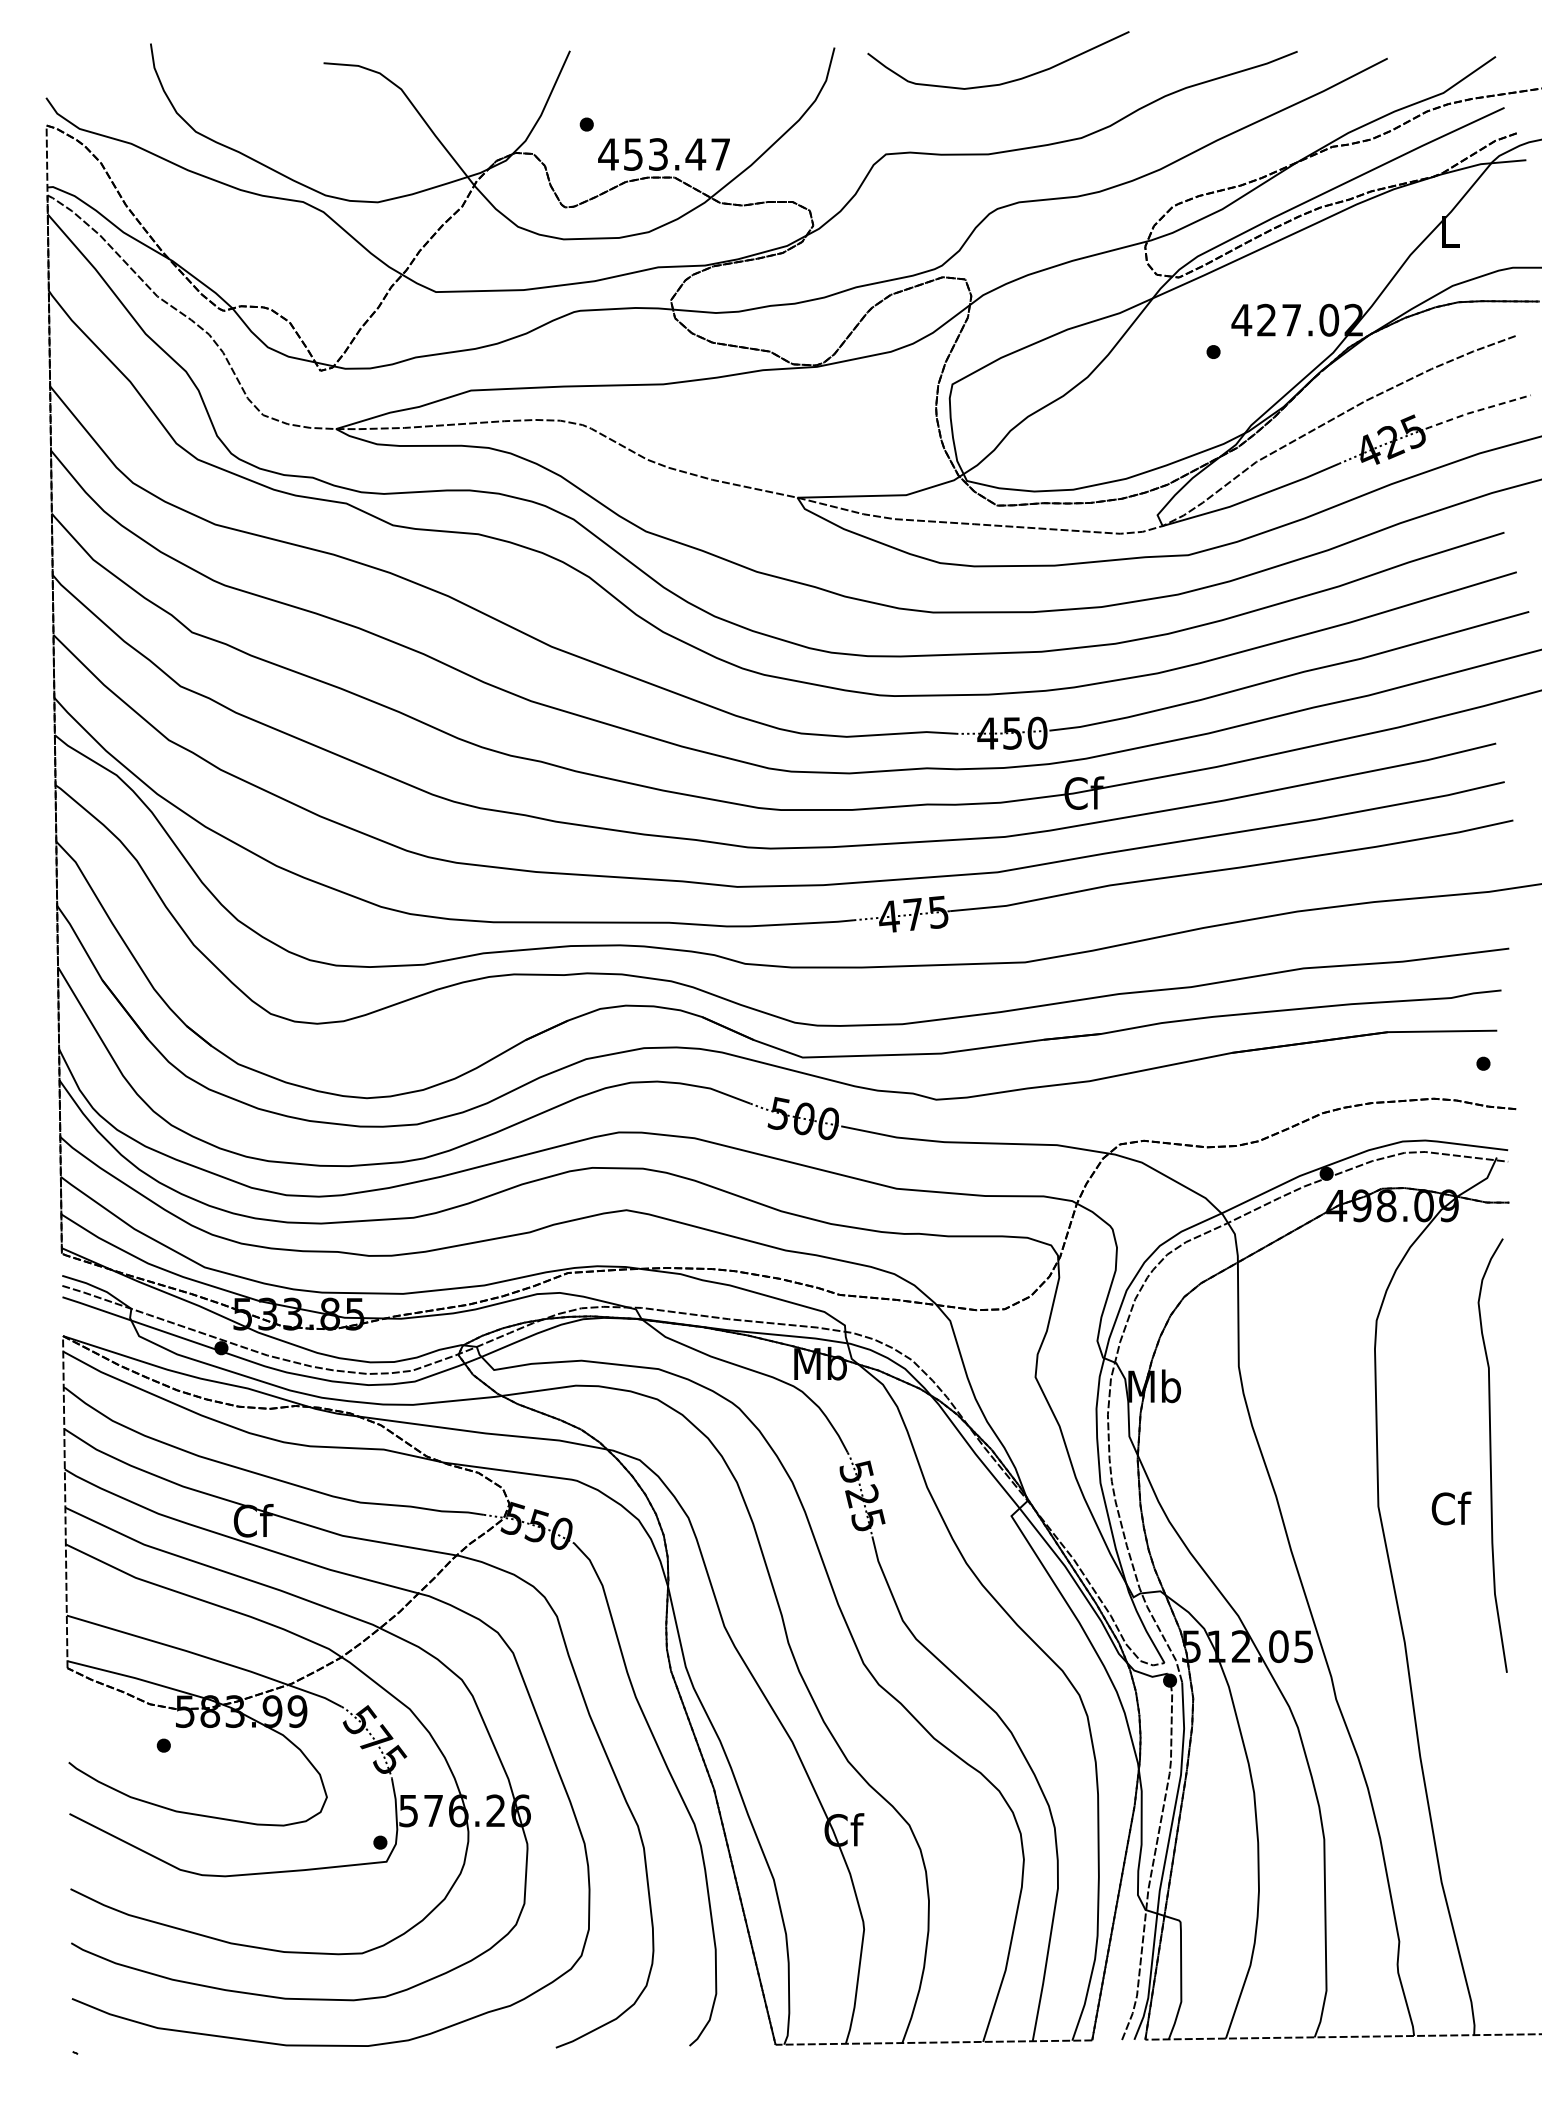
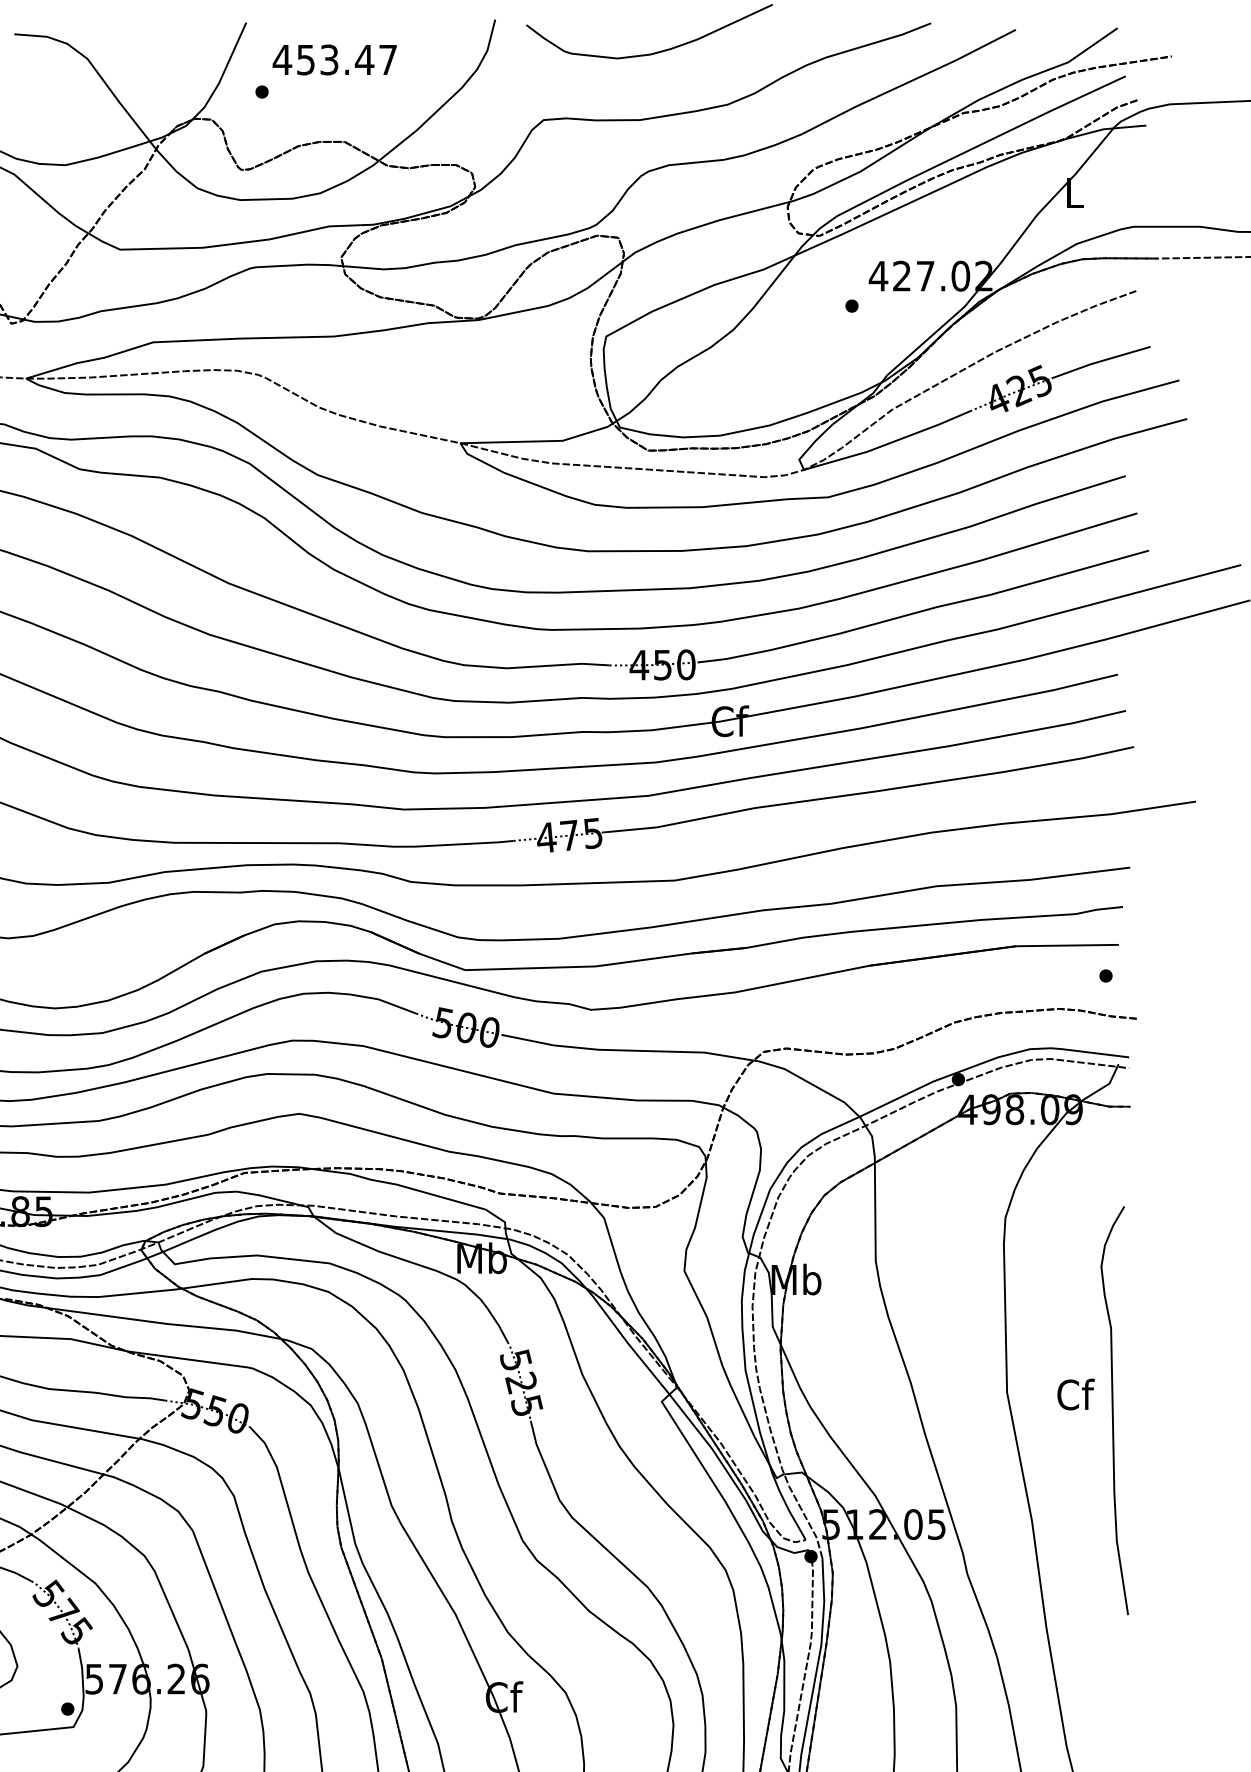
text: (663, 154) -> (334, 59), moved
line: (1476, 411) -> (1099, 362), dashed -> solid
curve: (1491, 1455) -> (1113, 1410), moved

